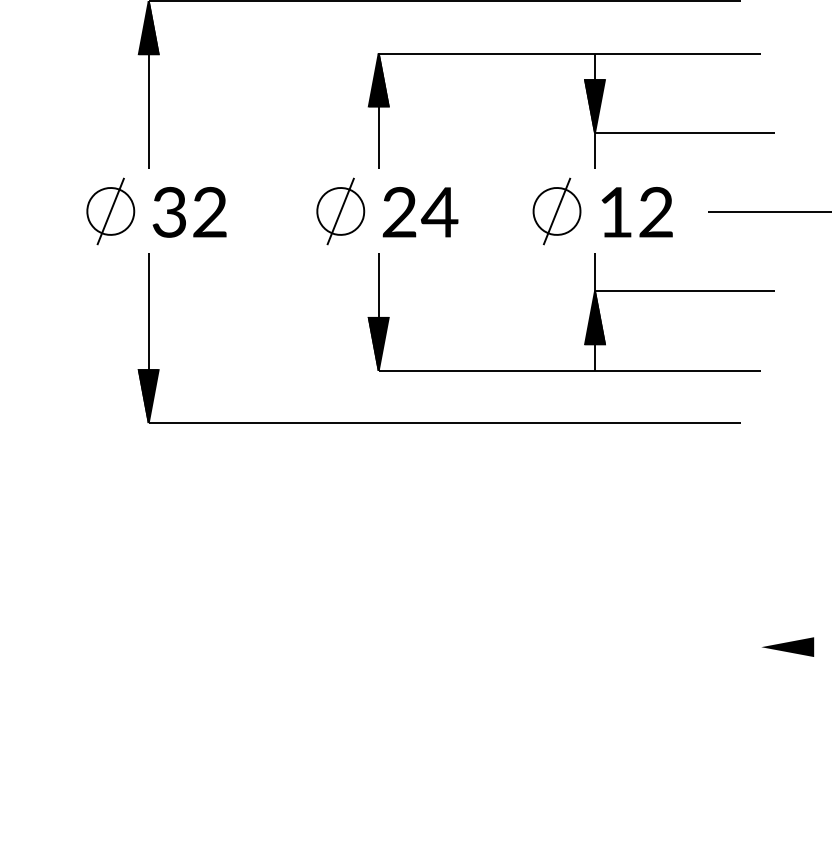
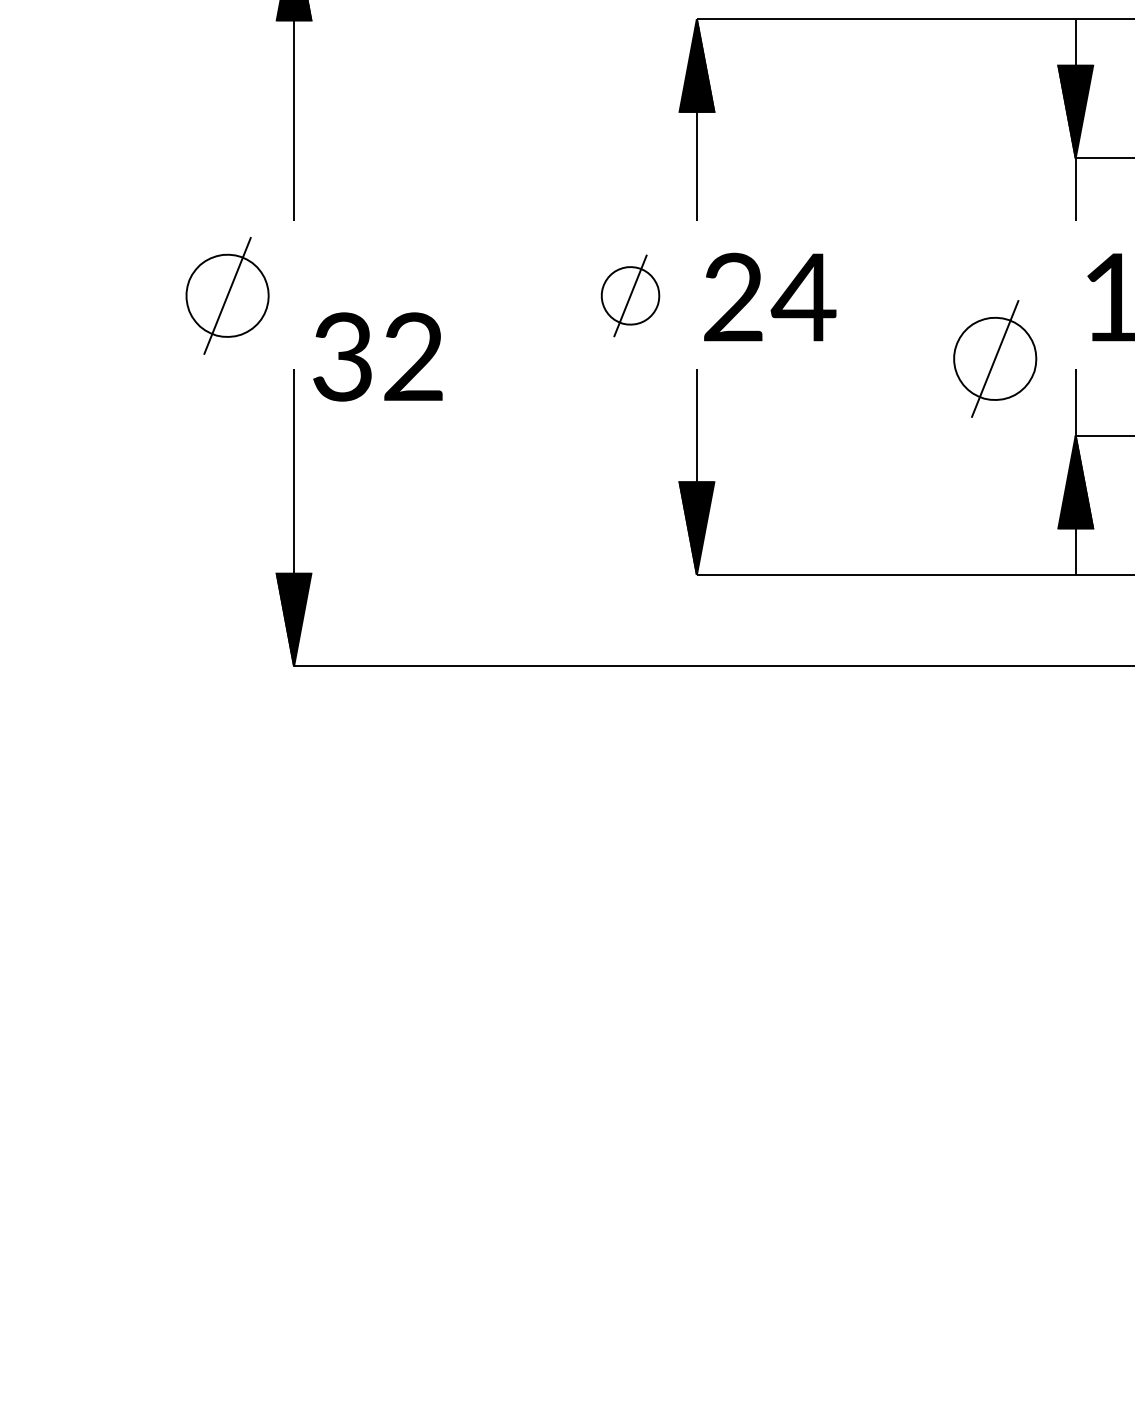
part: (340, 211) -> (629, 295), size x0.7
part: (556, 211) -> (994, 358), moved
text: (189, 212) -> (377, 357), moved

